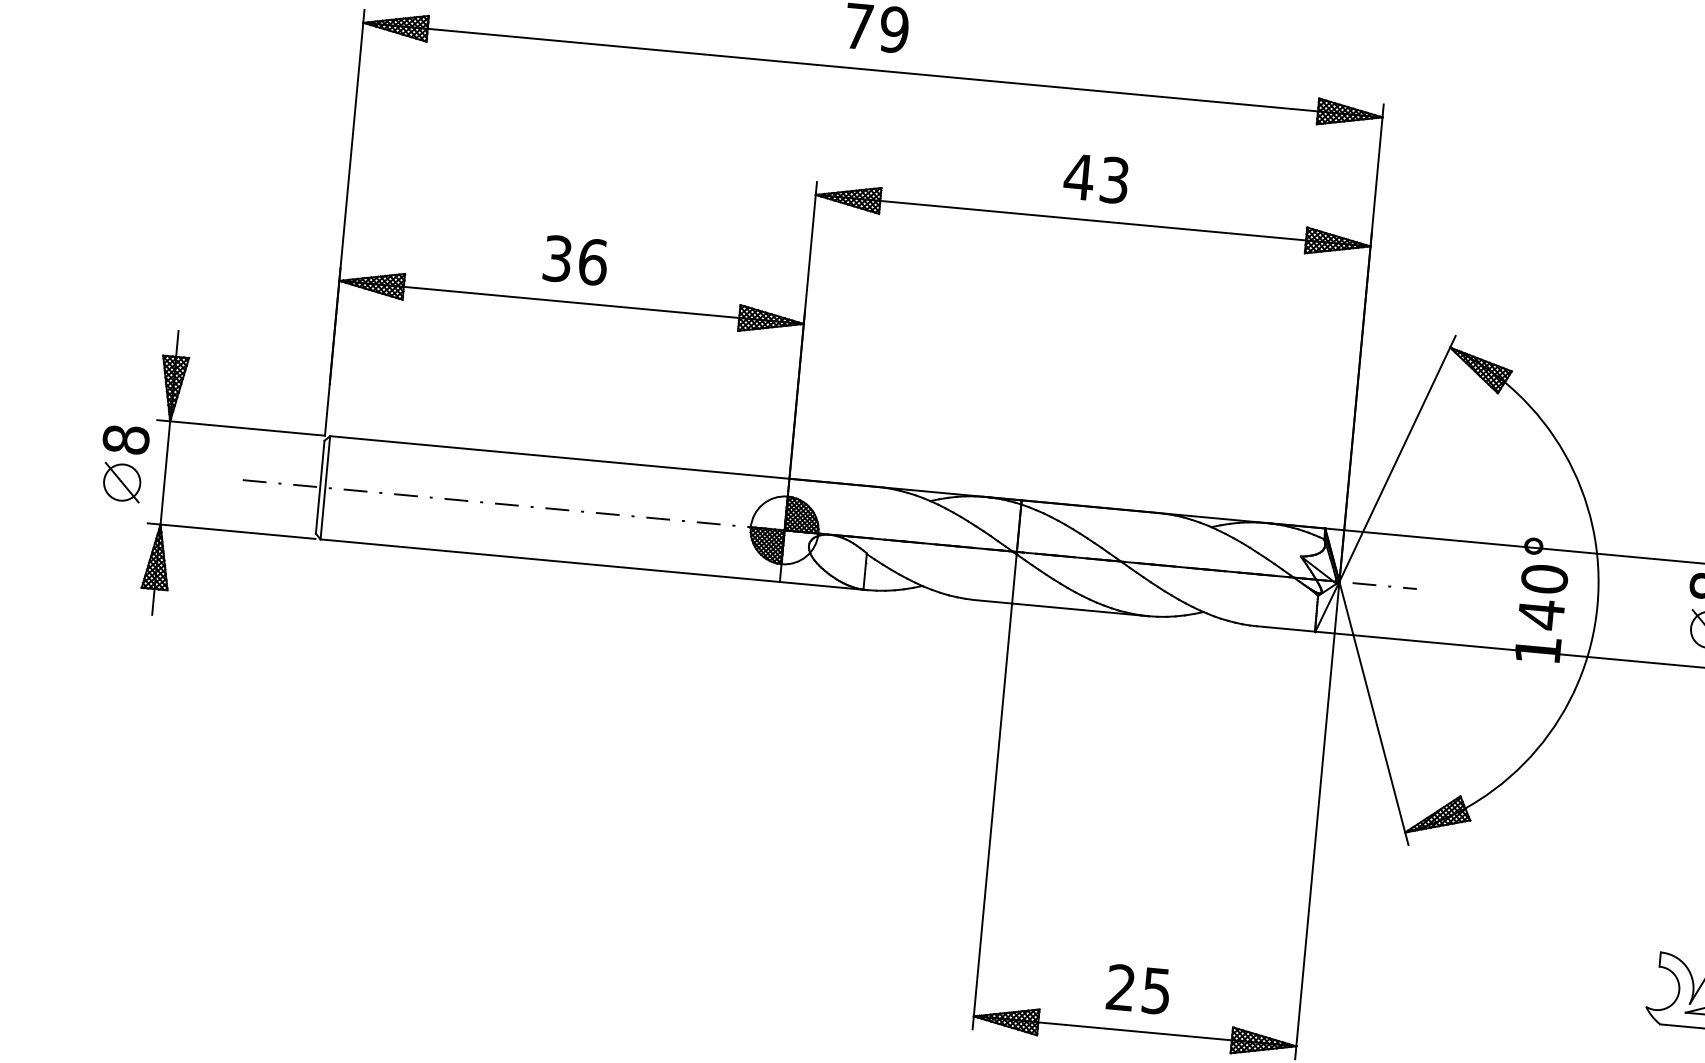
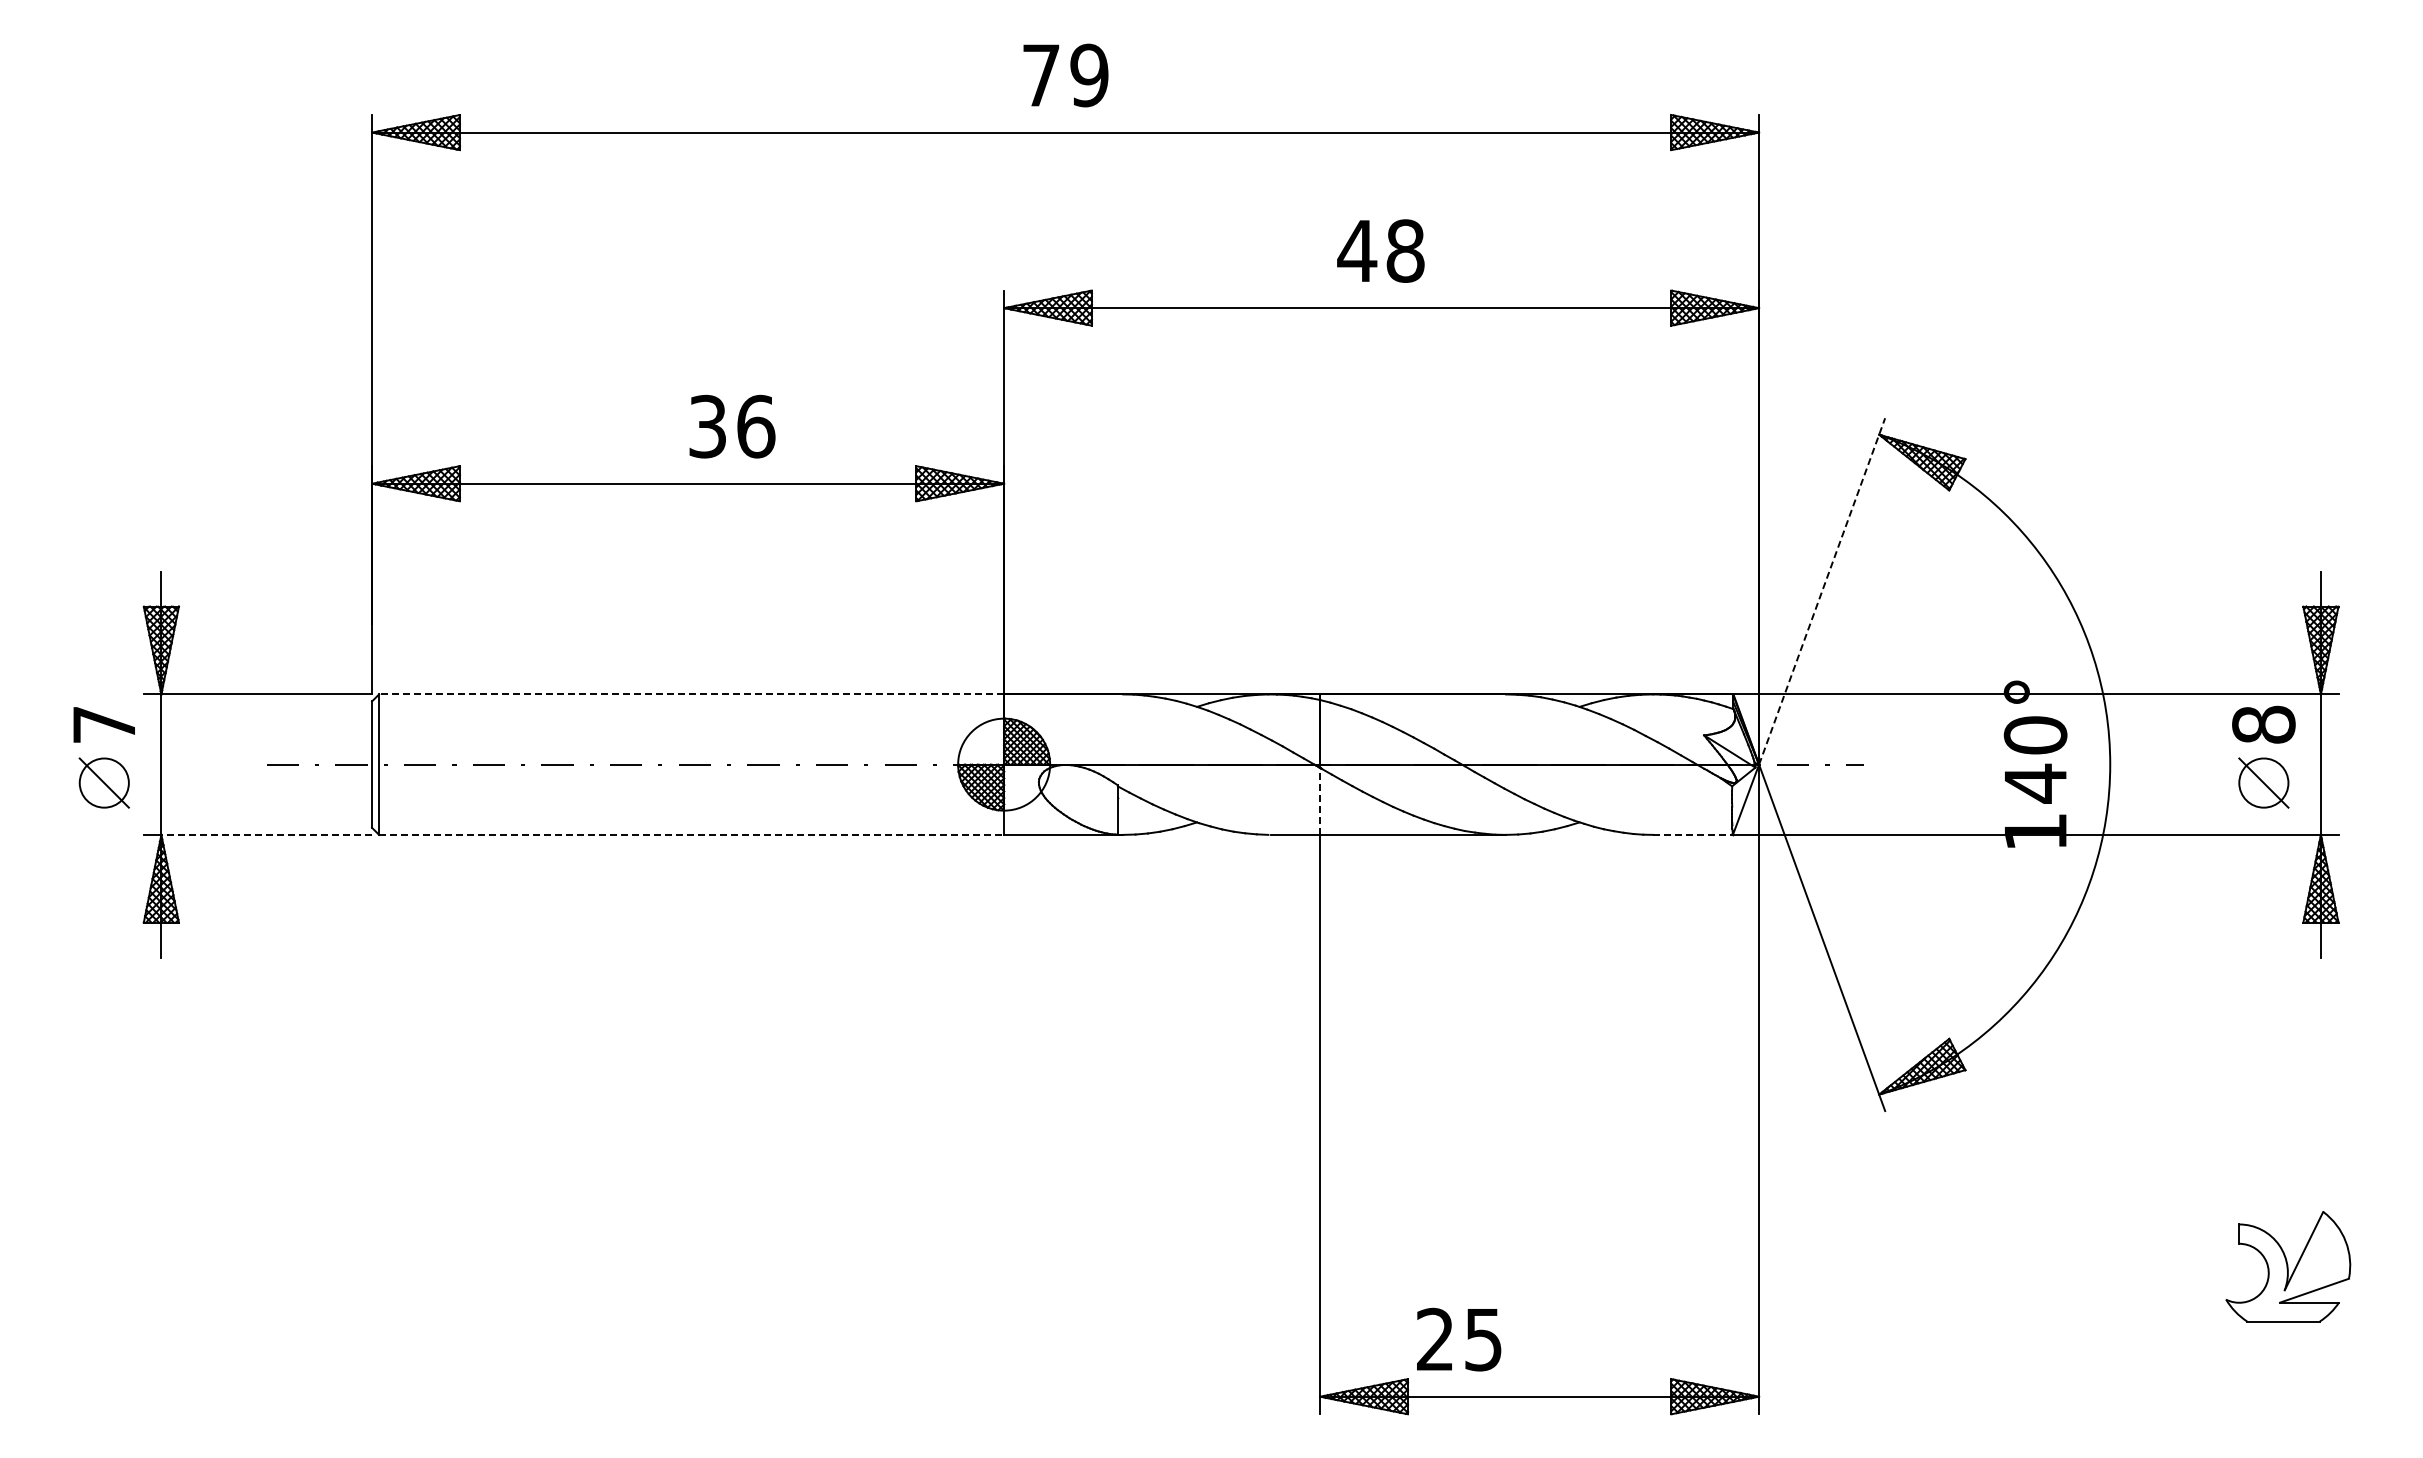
text: (1114, 179) -> (1405, 250), 43 -> 48
text: (575, 260) -> (732, 426), moved
text: (126, 439) -> (104, 724), 8 -> 7
line: (559, 457) -> (691, 694), solid -> dashed
line: (1397, 458) -> (1822, 590), solid -> dashed
line: (237, 531) -> (266, 834), solid -> dashed
line: (550, 560) -> (691, 834), solid -> dashed
line: (1014, 579) -> (1320, 801), solid -> dashed
line: (1286, 628) -> (1693, 834), solid -> dashed
text: (1138, 989) -> (1459, 1339), moved

